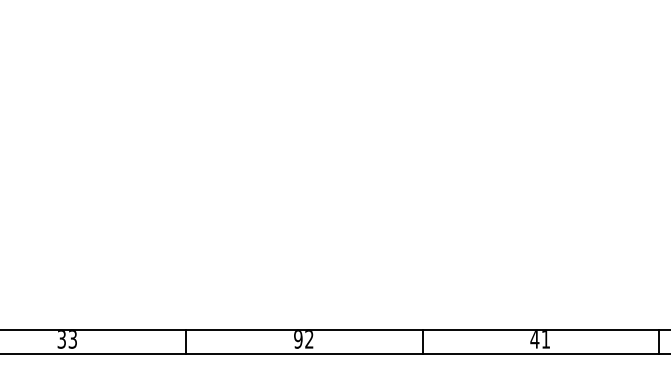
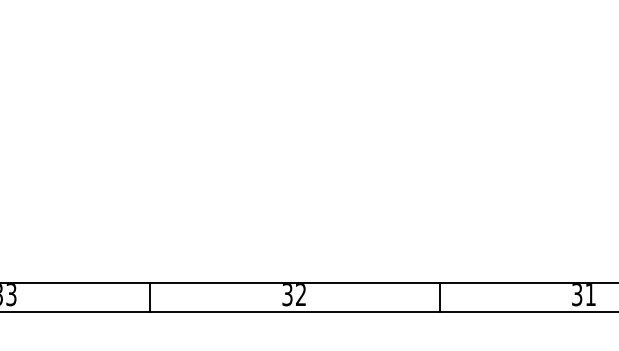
text: (298, 339) -> (287, 294), 92 -> 32
text: (534, 339) -> (576, 294), 41 -> 31

